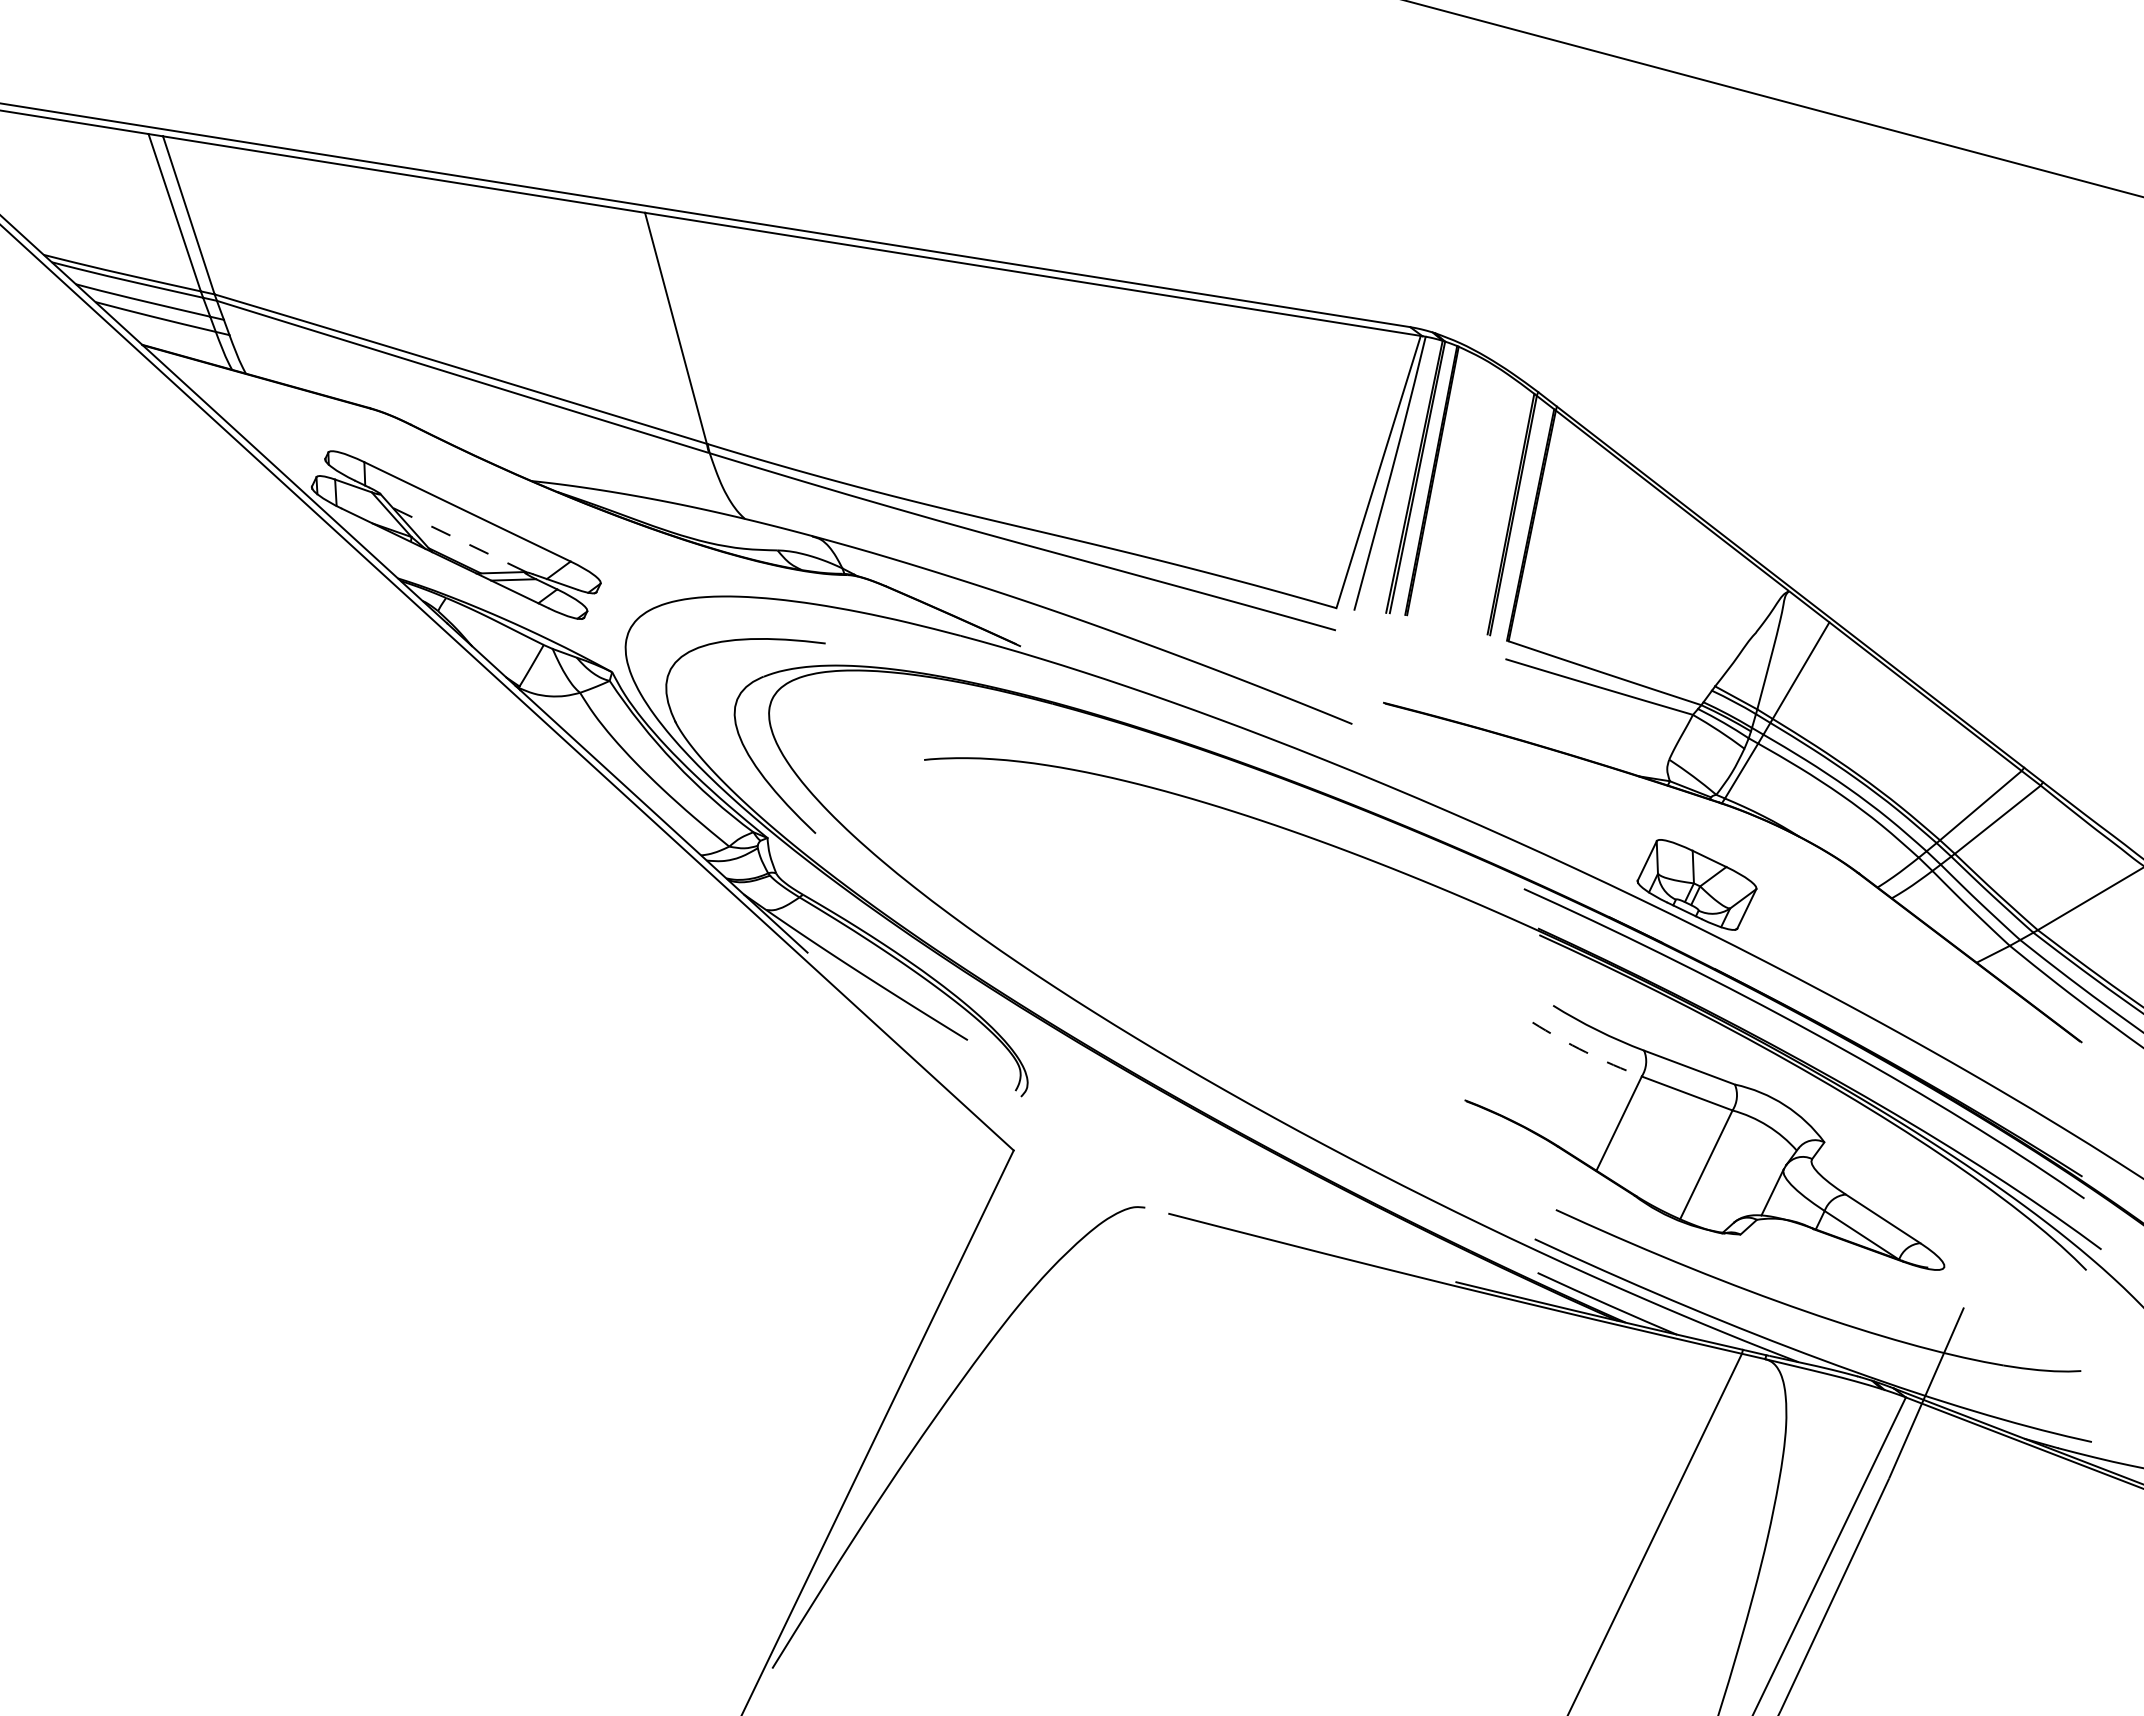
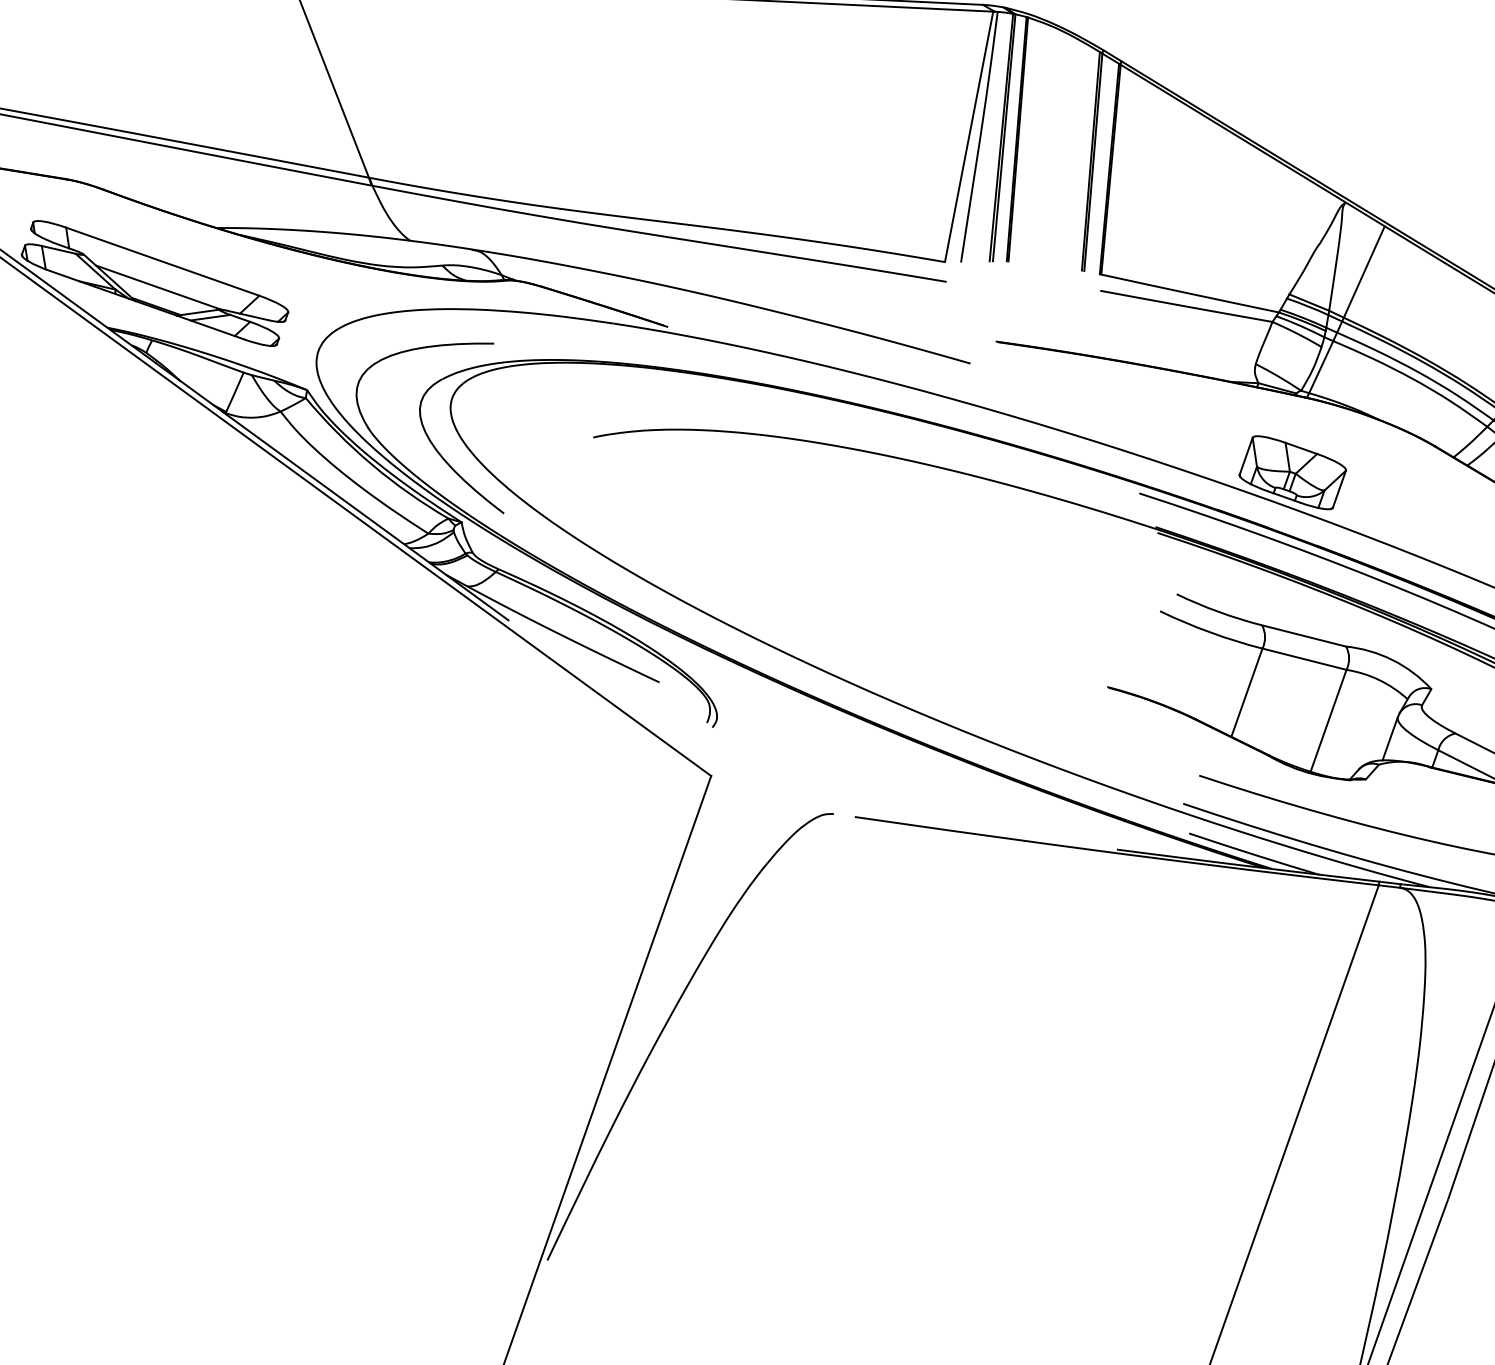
line: (459, 539) -> (158, 287), dashed -> solid
arc: (1585, 1052) -> (1210, 632), dashed -> solid

